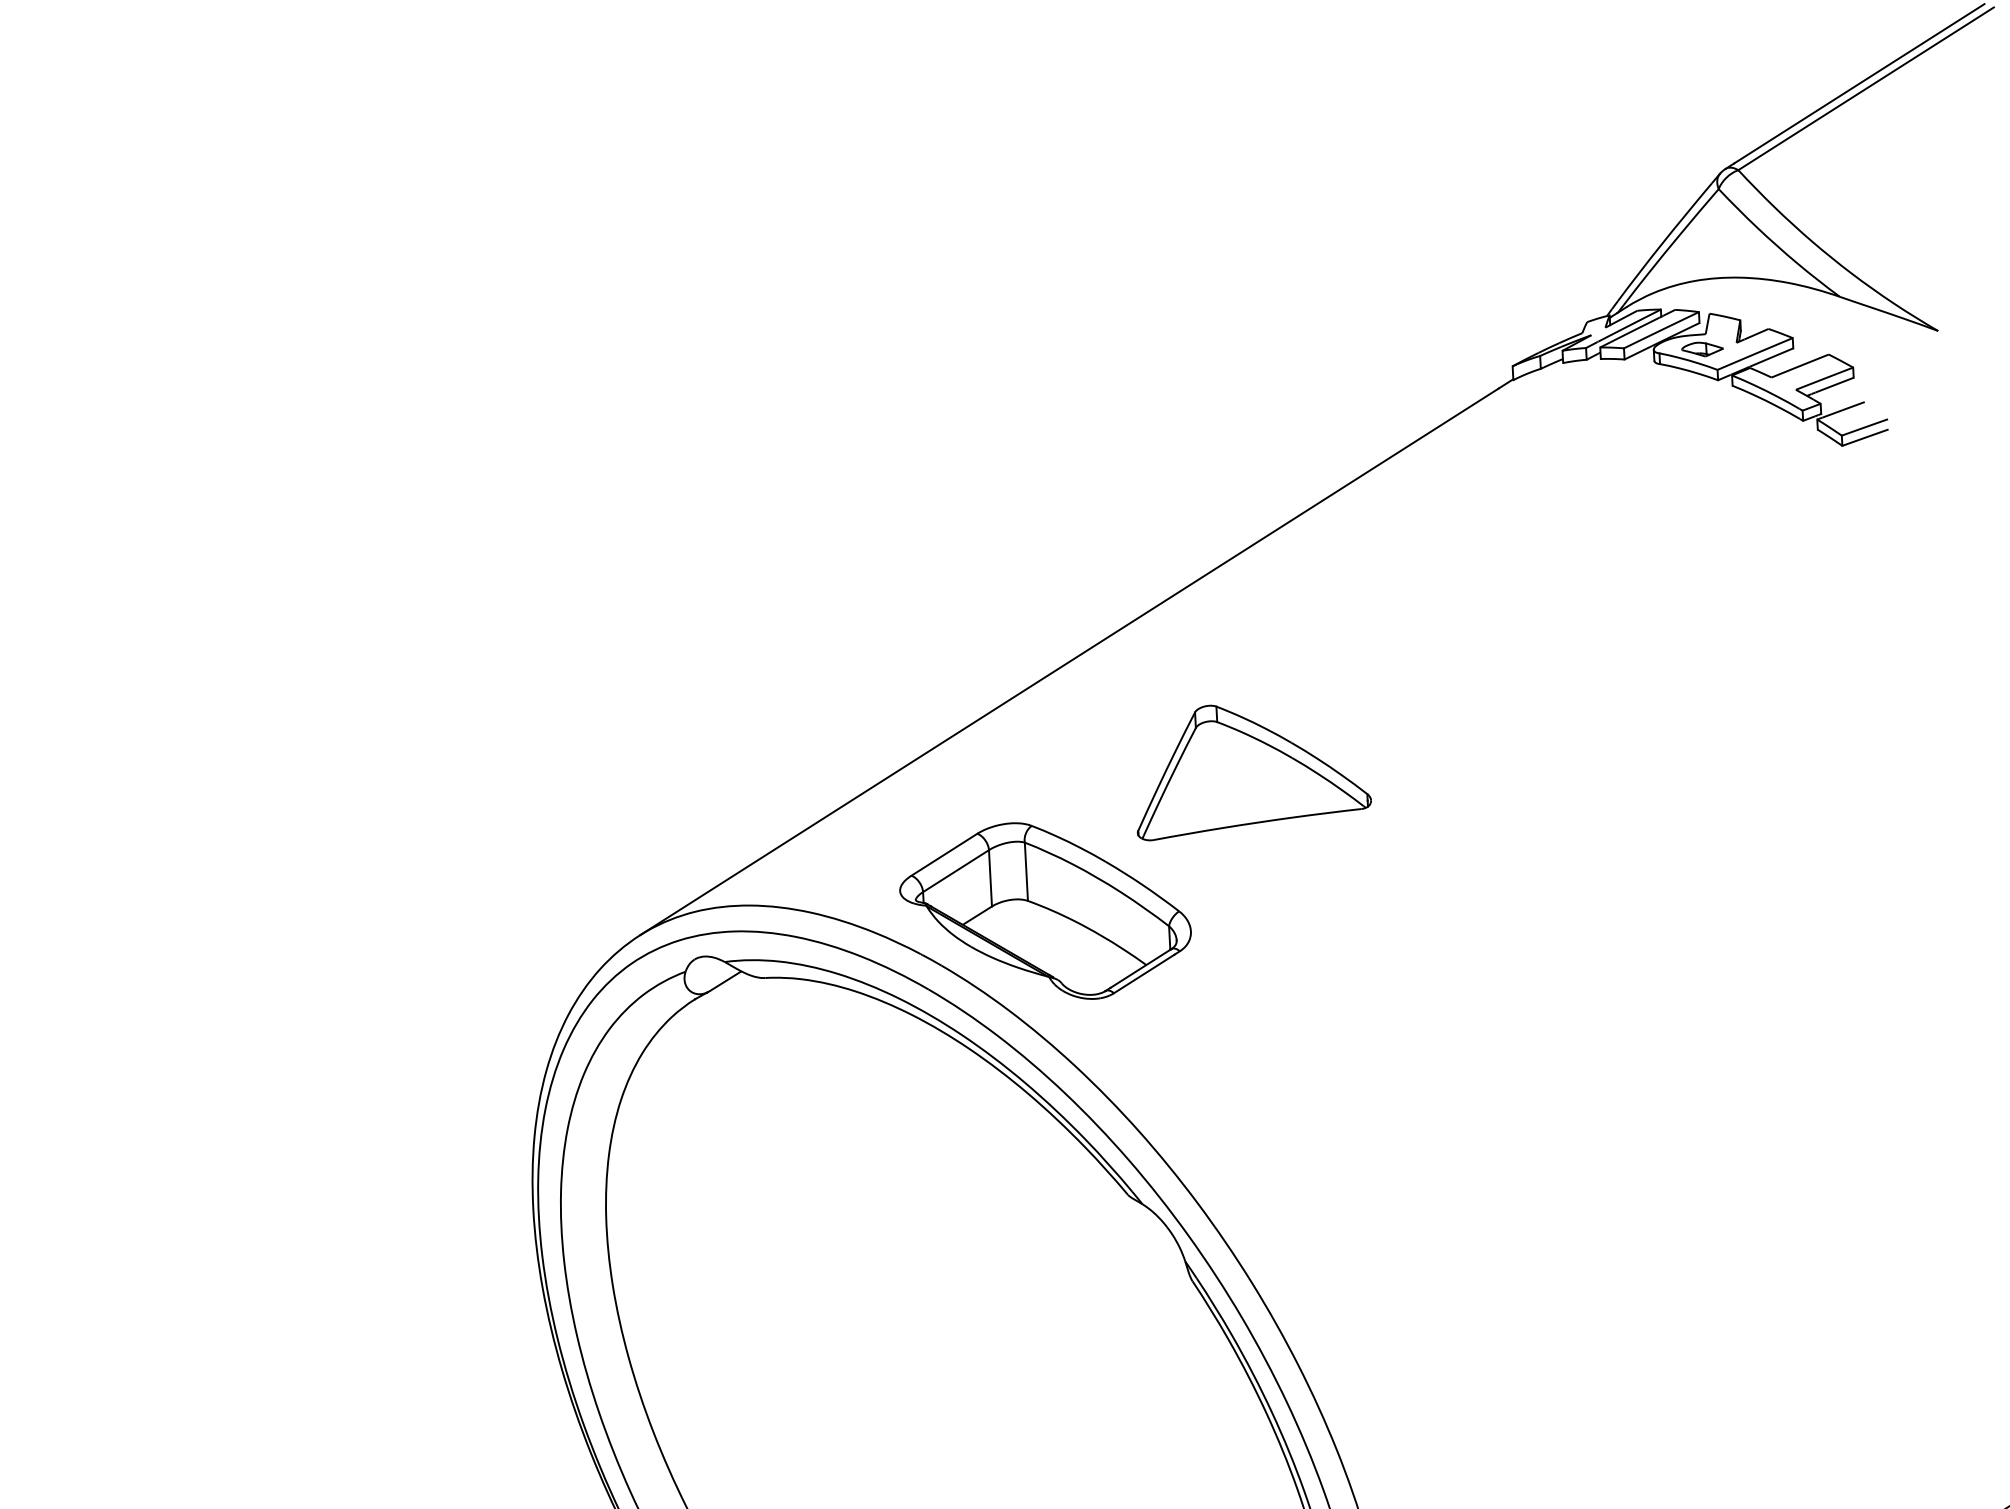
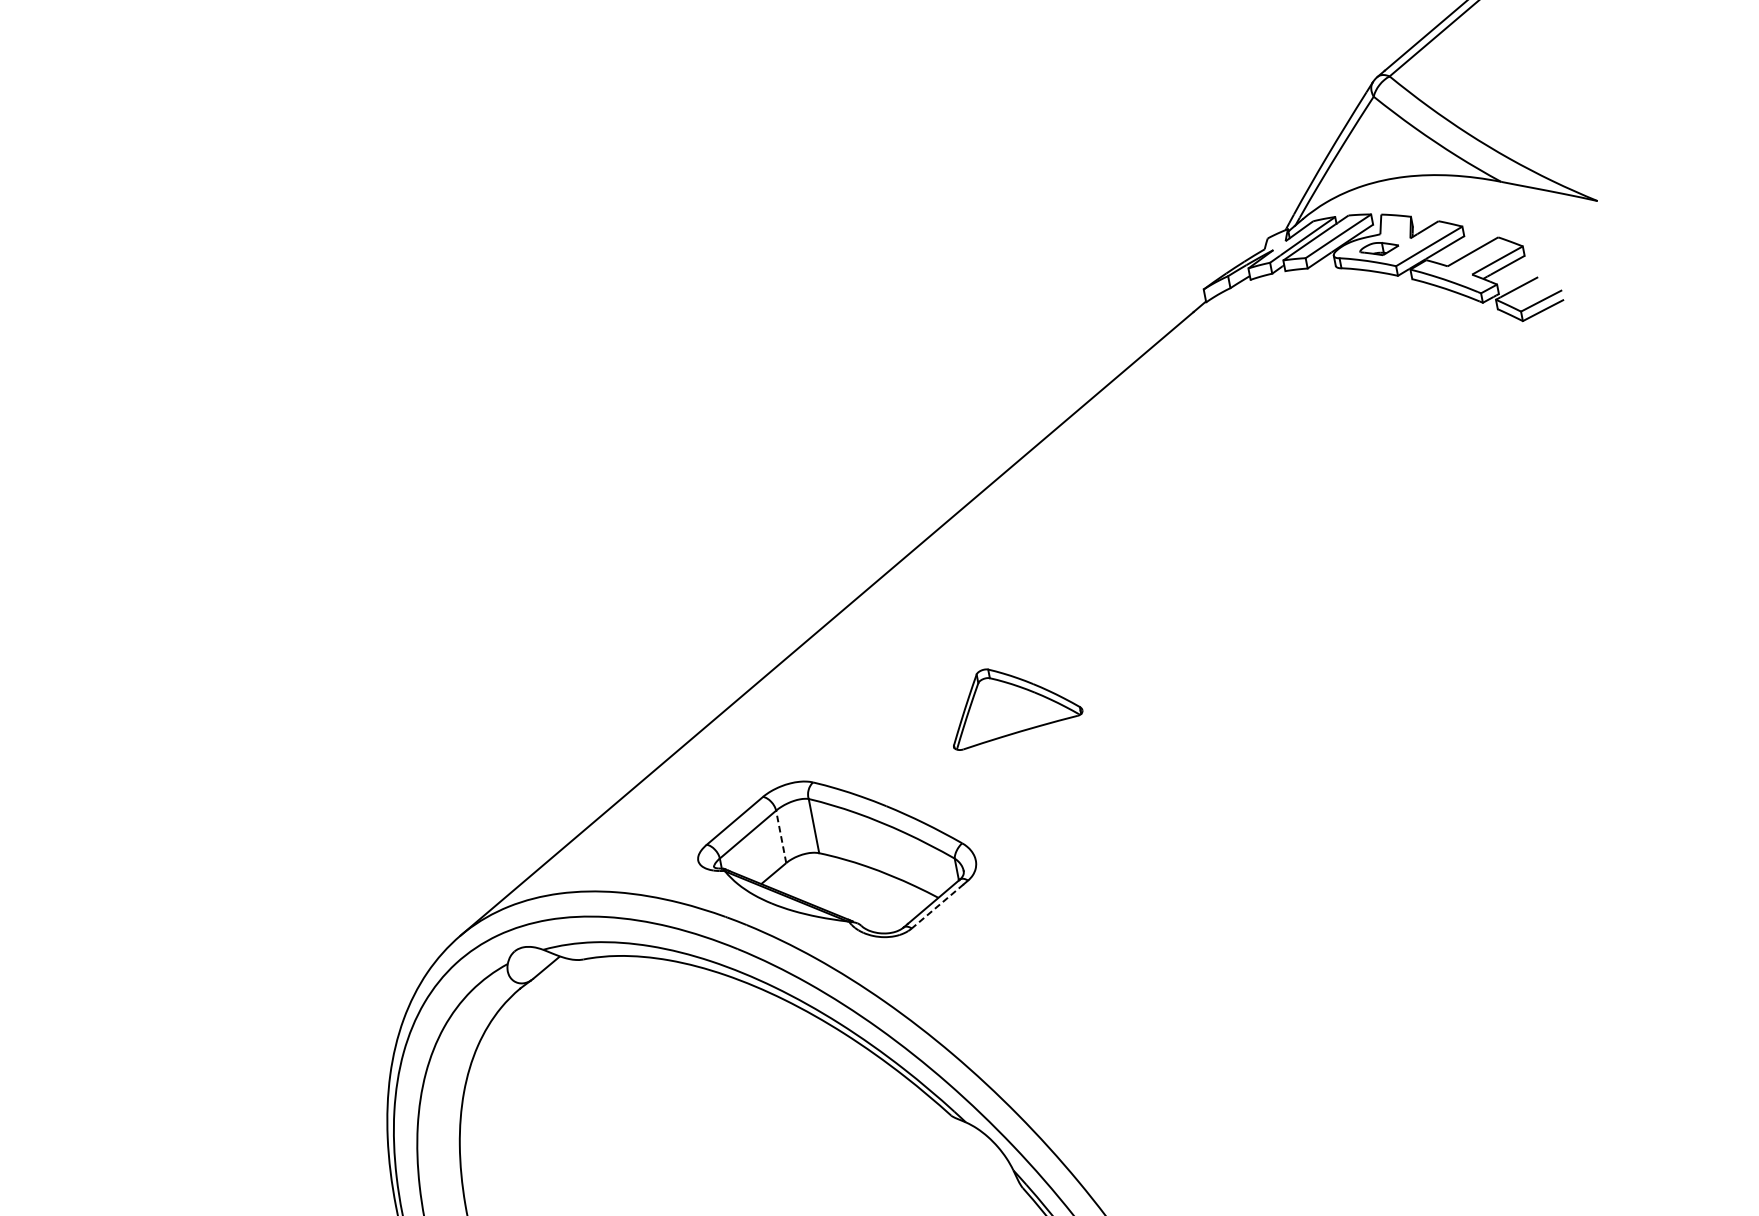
part: (1254, 772) -> (1014, 703), size x0.6
line: (990, 877) -> (781, 836), solid -> dashed
line: (1144, 974) -> (937, 906), solid -> dashed

